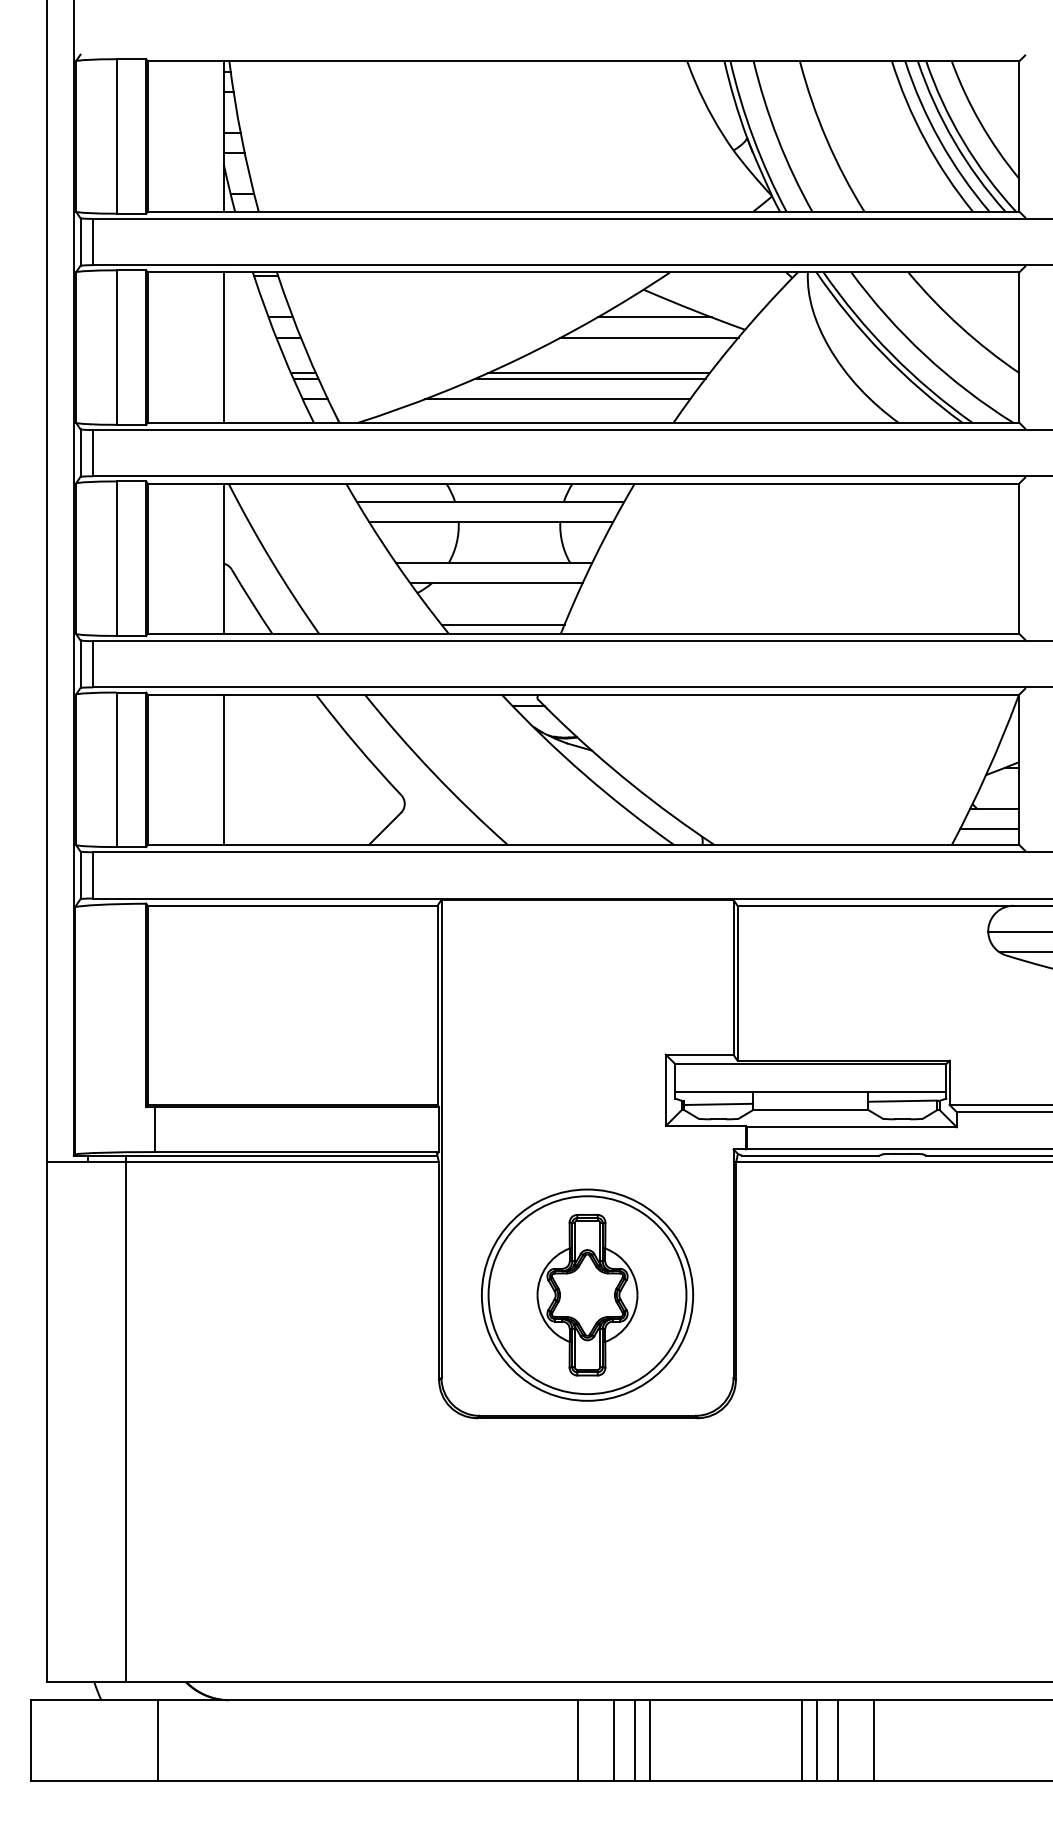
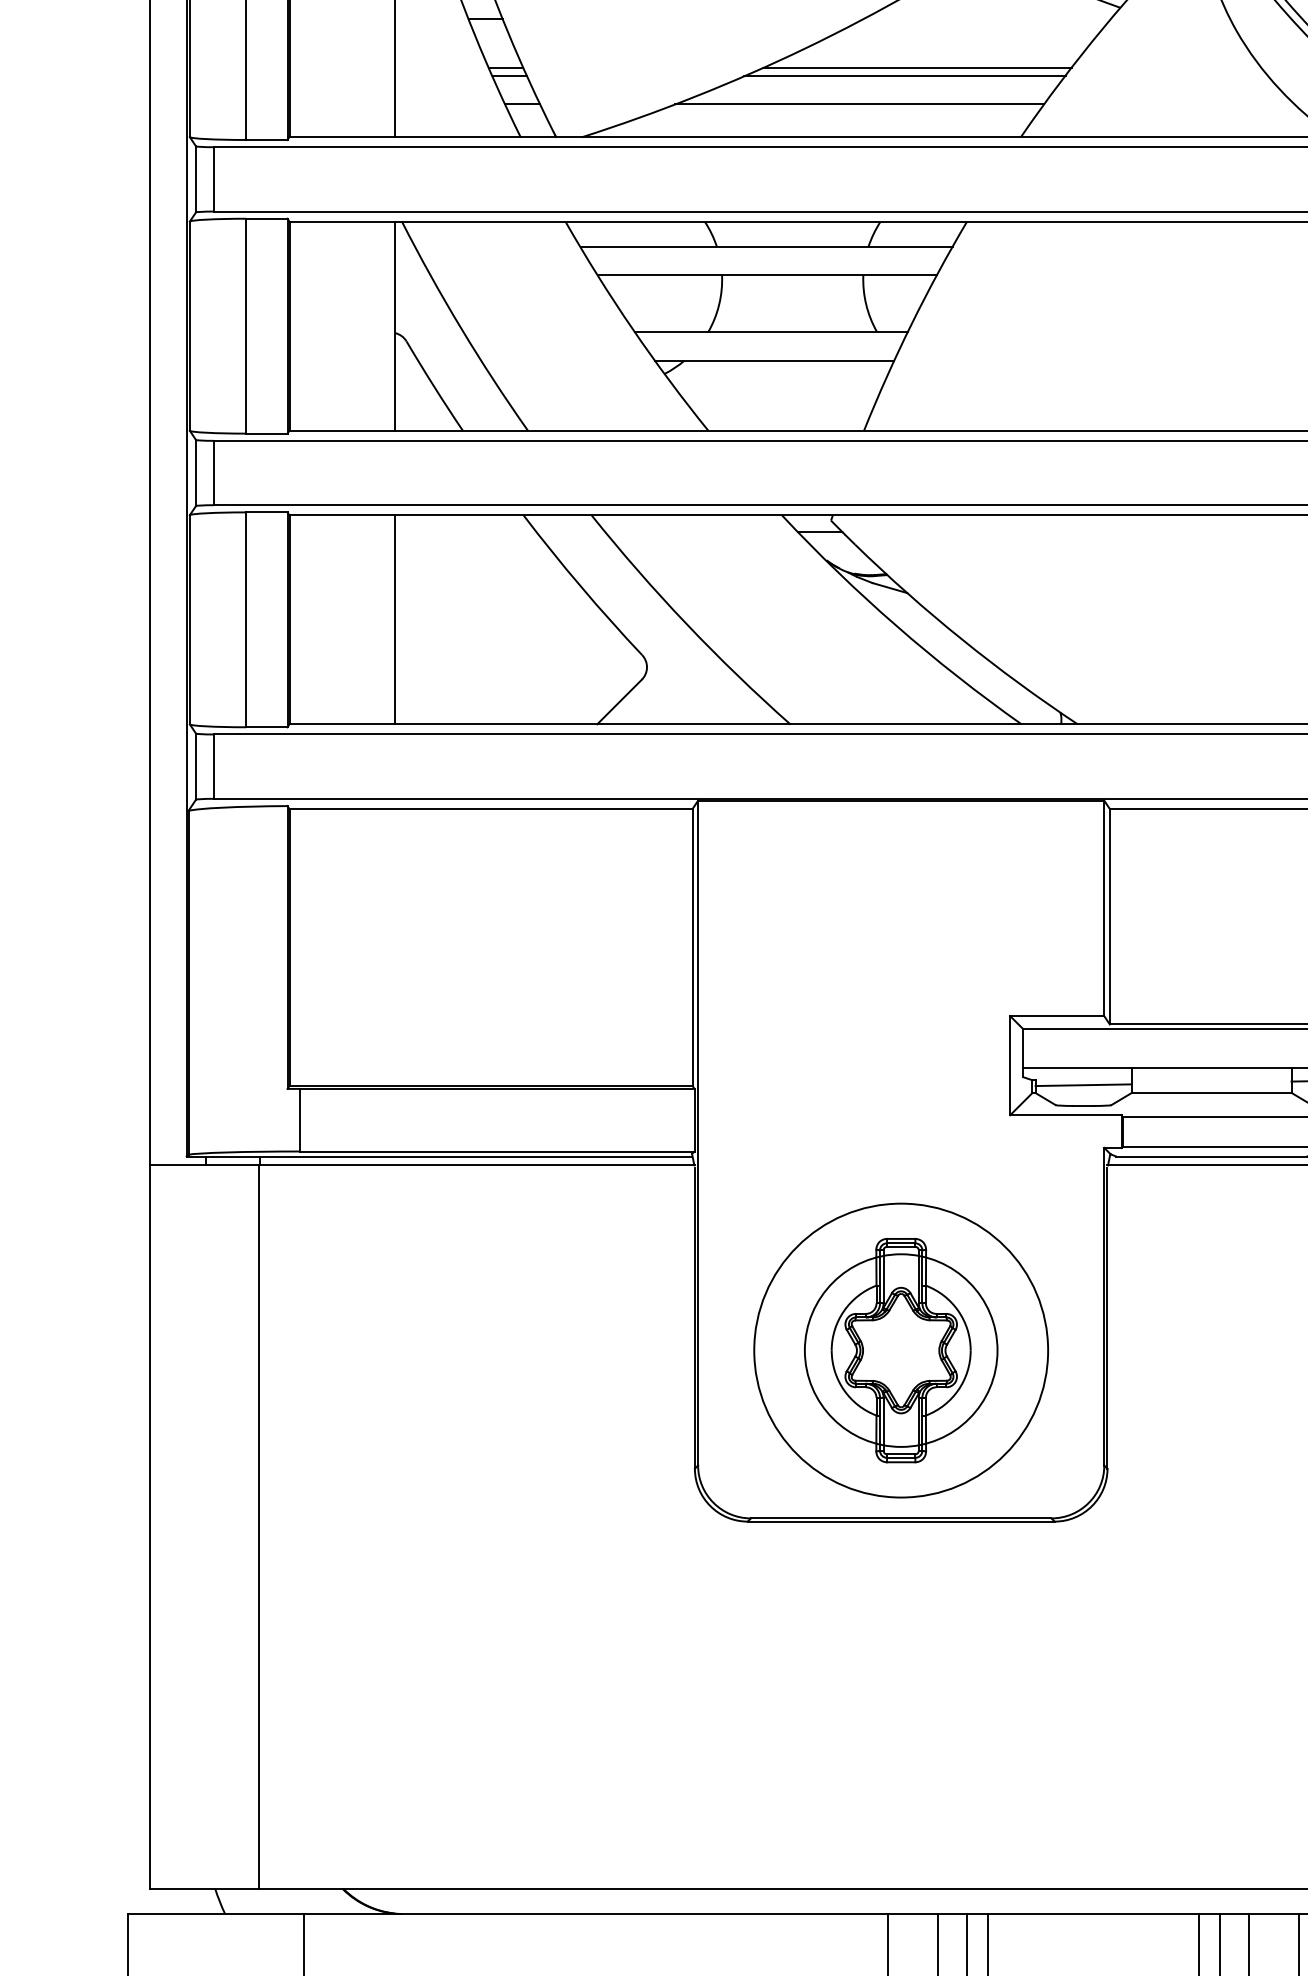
line: (649, 337) -> (987, 18), removed
line: (502, 624) -> (782, 417), removed
circle: (587, 1295) -> (901, 1351), size x0.7

